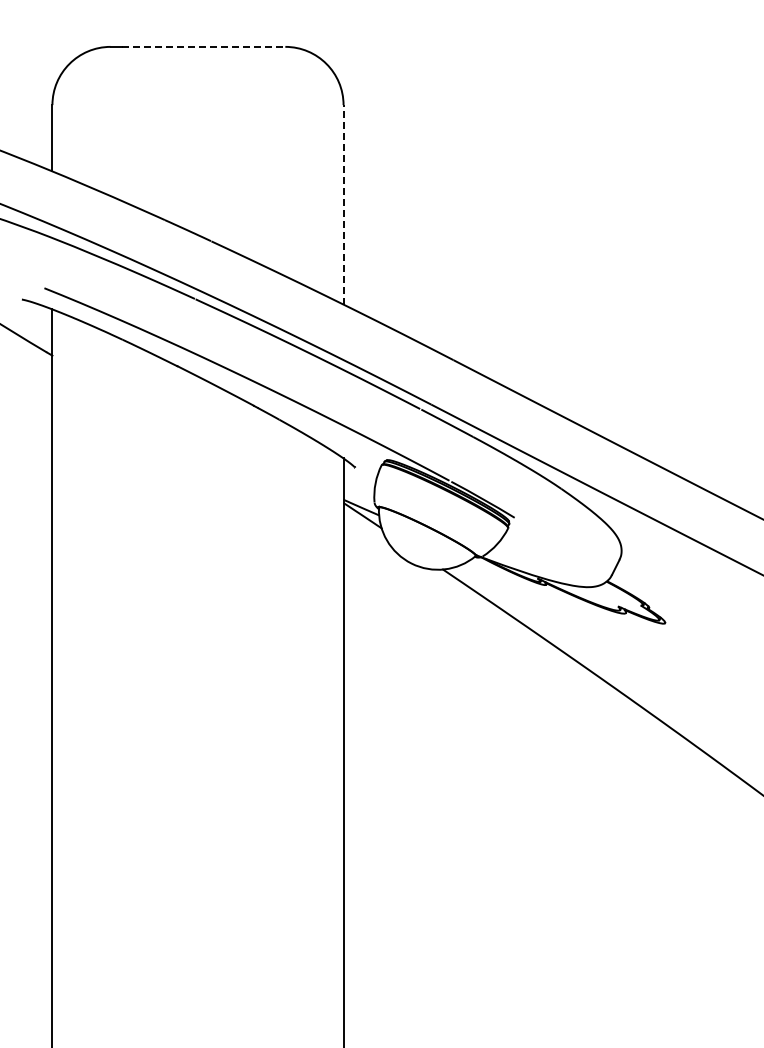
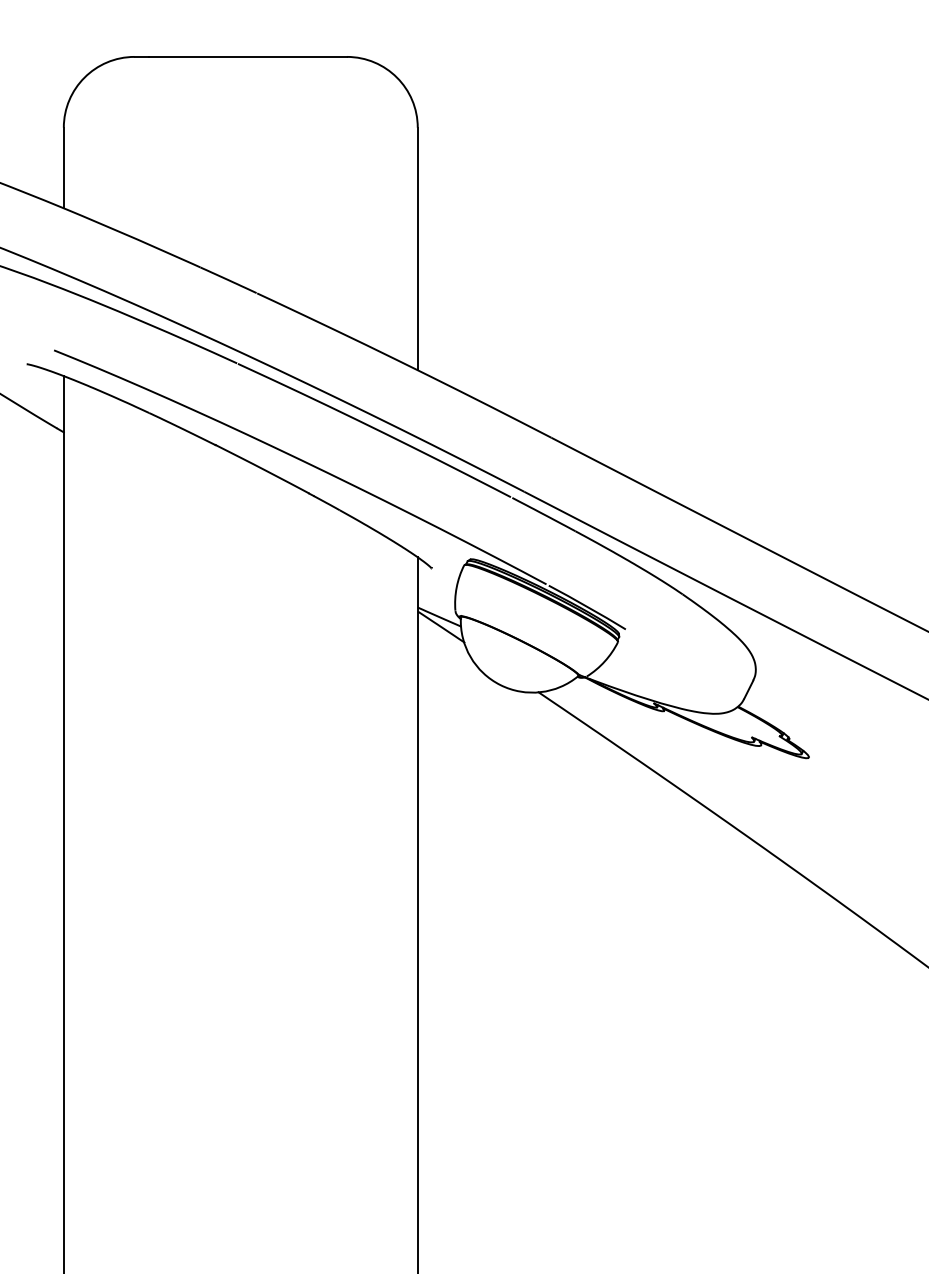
line: (204, 46) -> (248, 56), dashed -> solid
line: (343, 204) -> (417, 248), dashed -> solid

